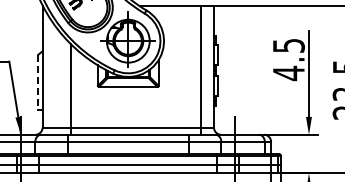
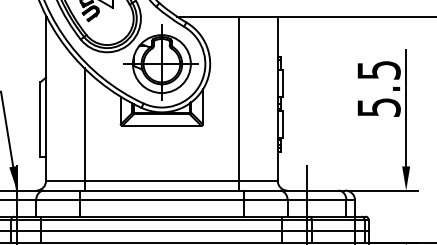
line: (201, 70) -> (239, 103), moved
text: (288, 73) -> (378, 107), 4.5 -> 5.5
line: (38, 82) -> (40, 119), dashed -> solid

